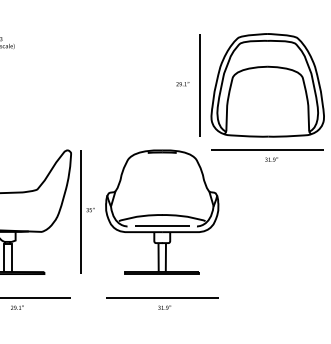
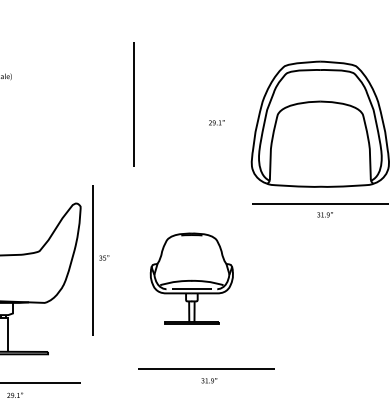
line: (199, 85) -> (133, 104), moved
part: (87, 211) -> (100, 259), moved
part: (162, 211) -> (192, 278), size x0.6
part: (162, 303) -> (206, 375), moved

